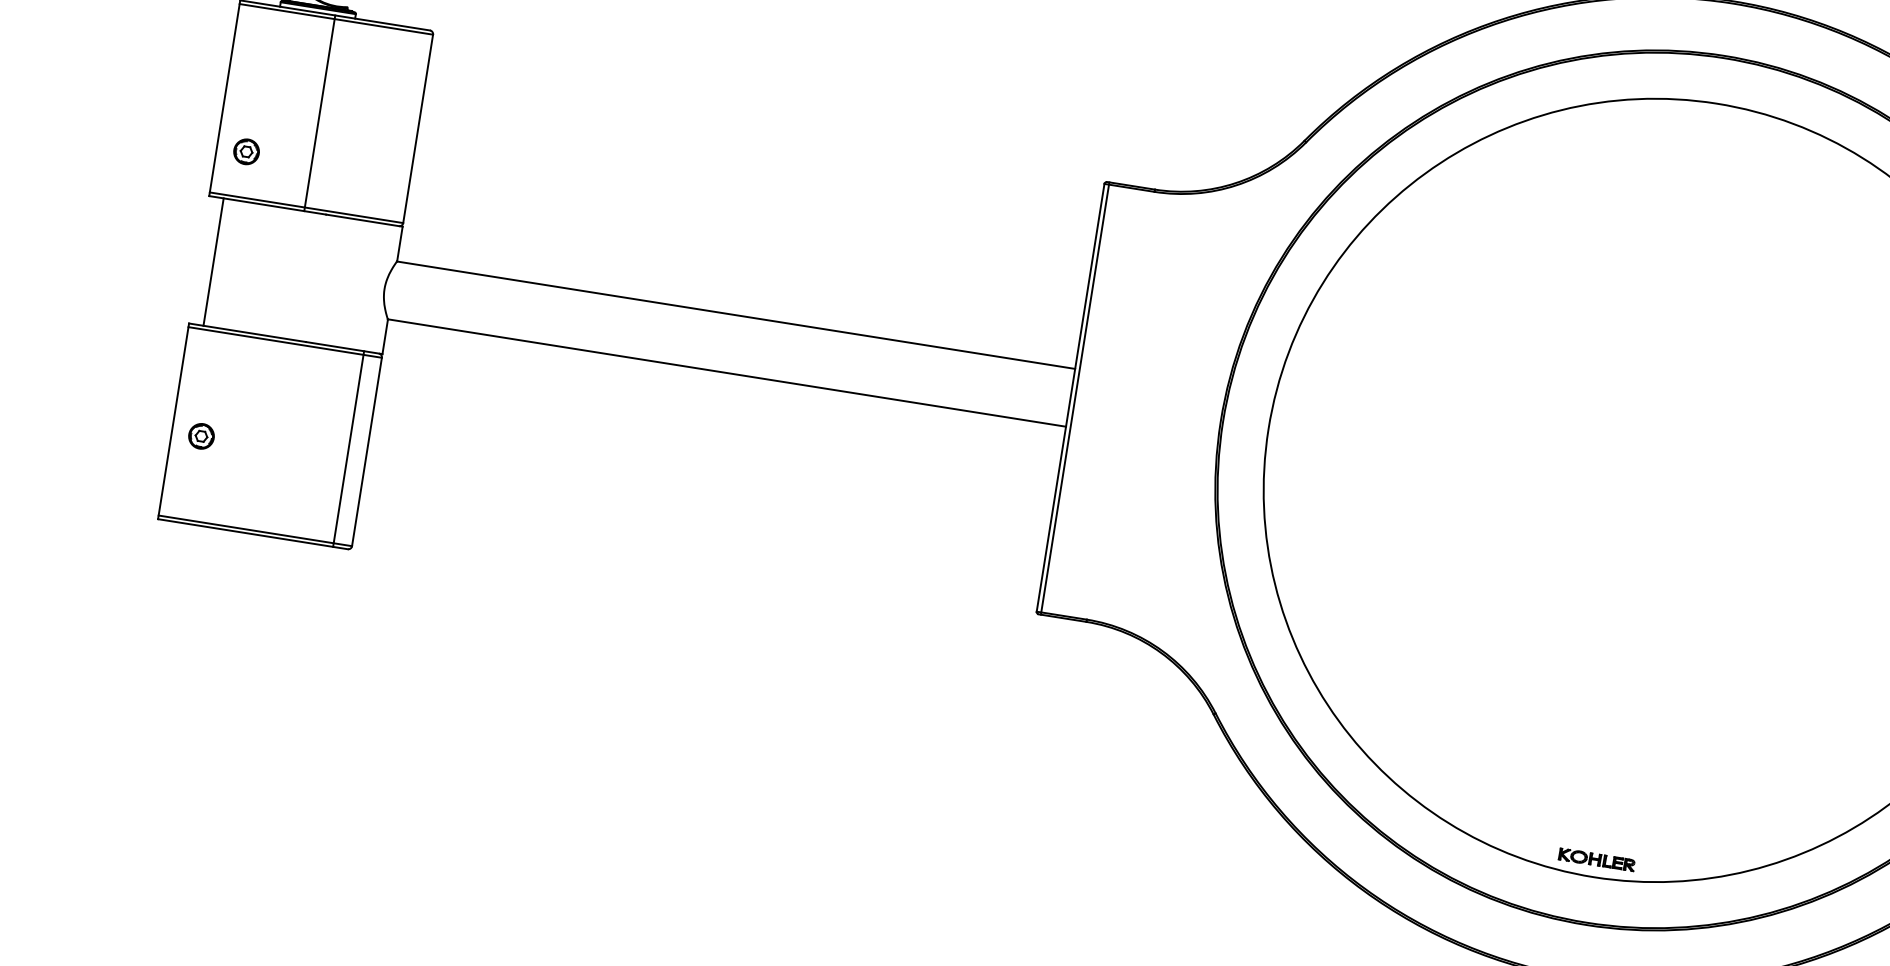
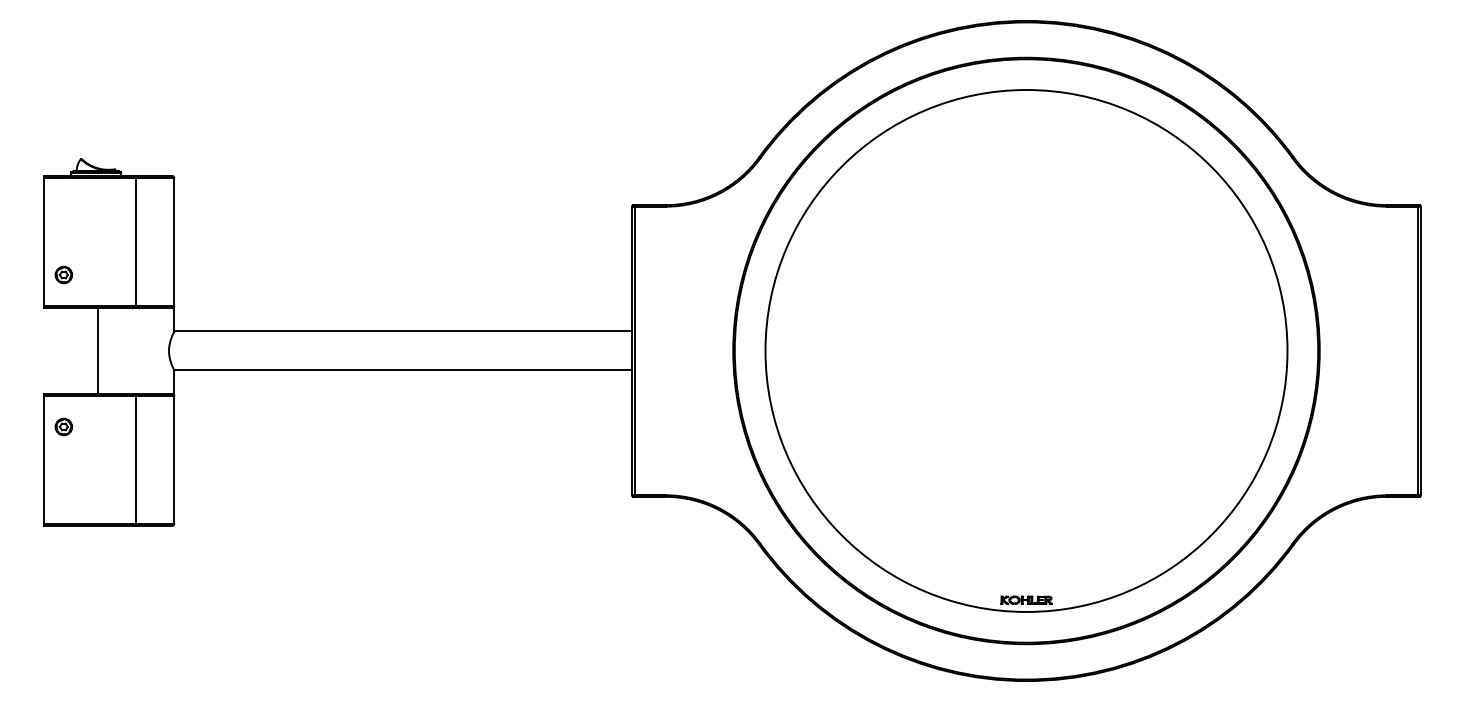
line: (320, 112) -> (136, 241), moved
line: (213, 261) -> (97, 350), moved
part: (201, 435) -> (63, 426), moved
line: (349, 448) -> (136, 459), moved

